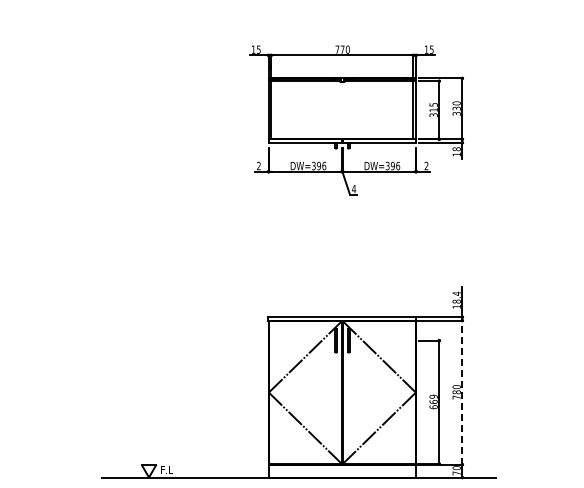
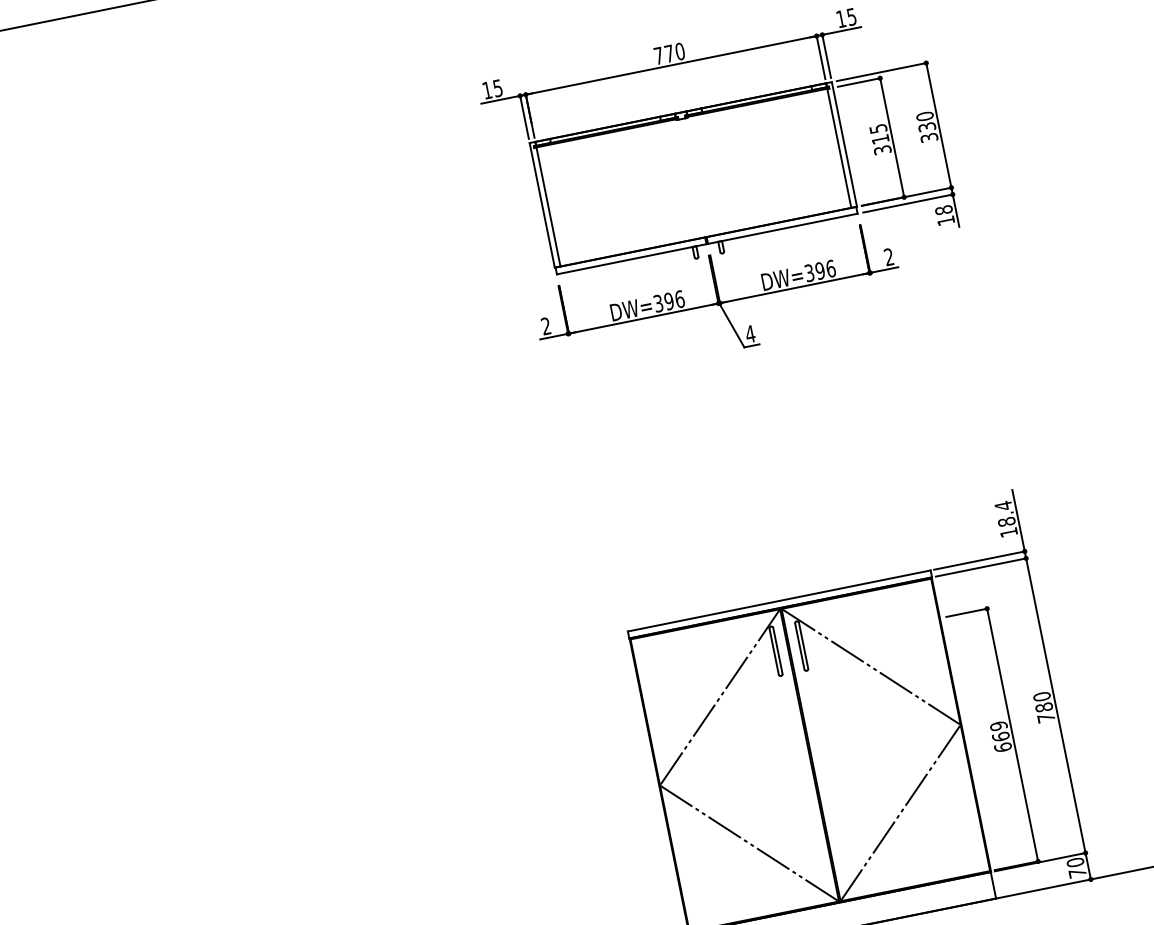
line: (462, 392) -> (1056, 705), dashed -> solid

